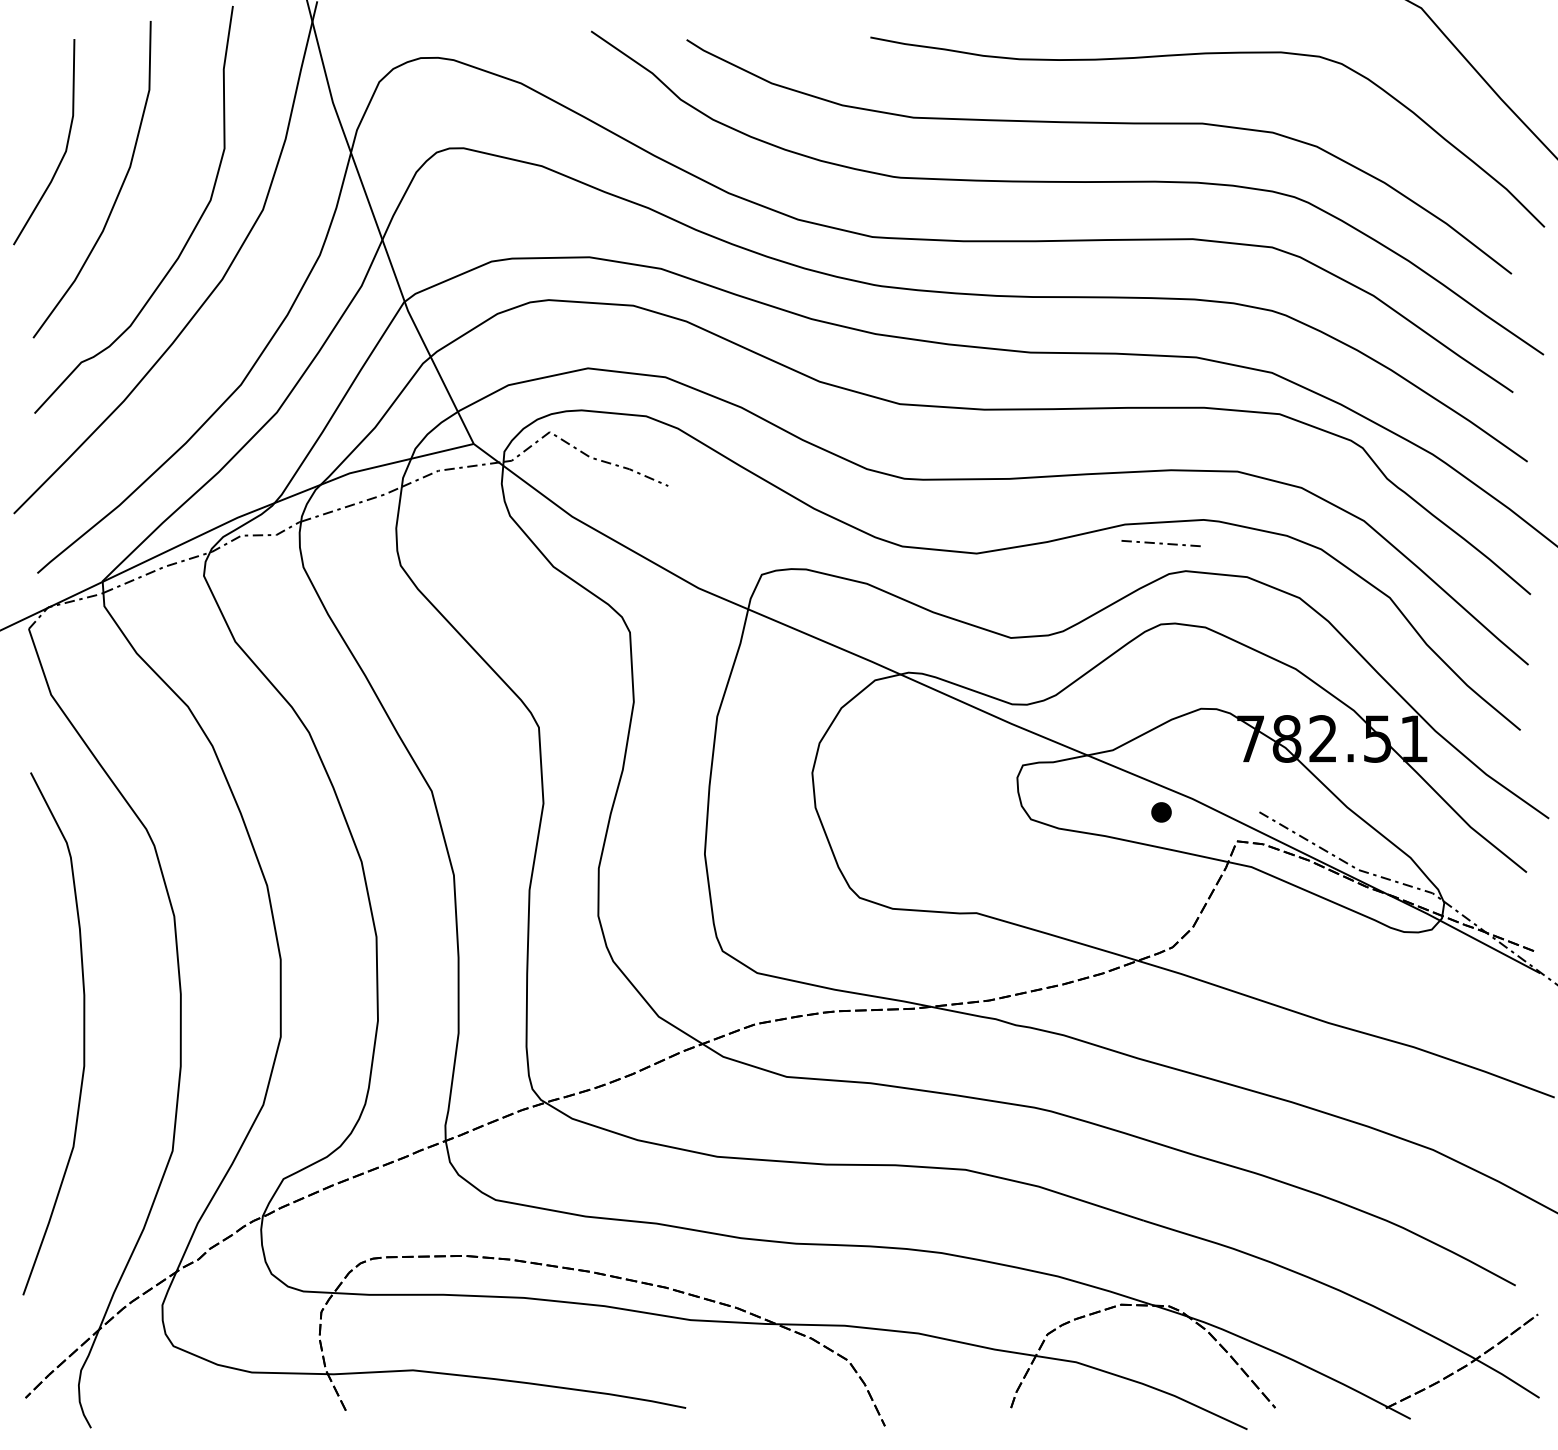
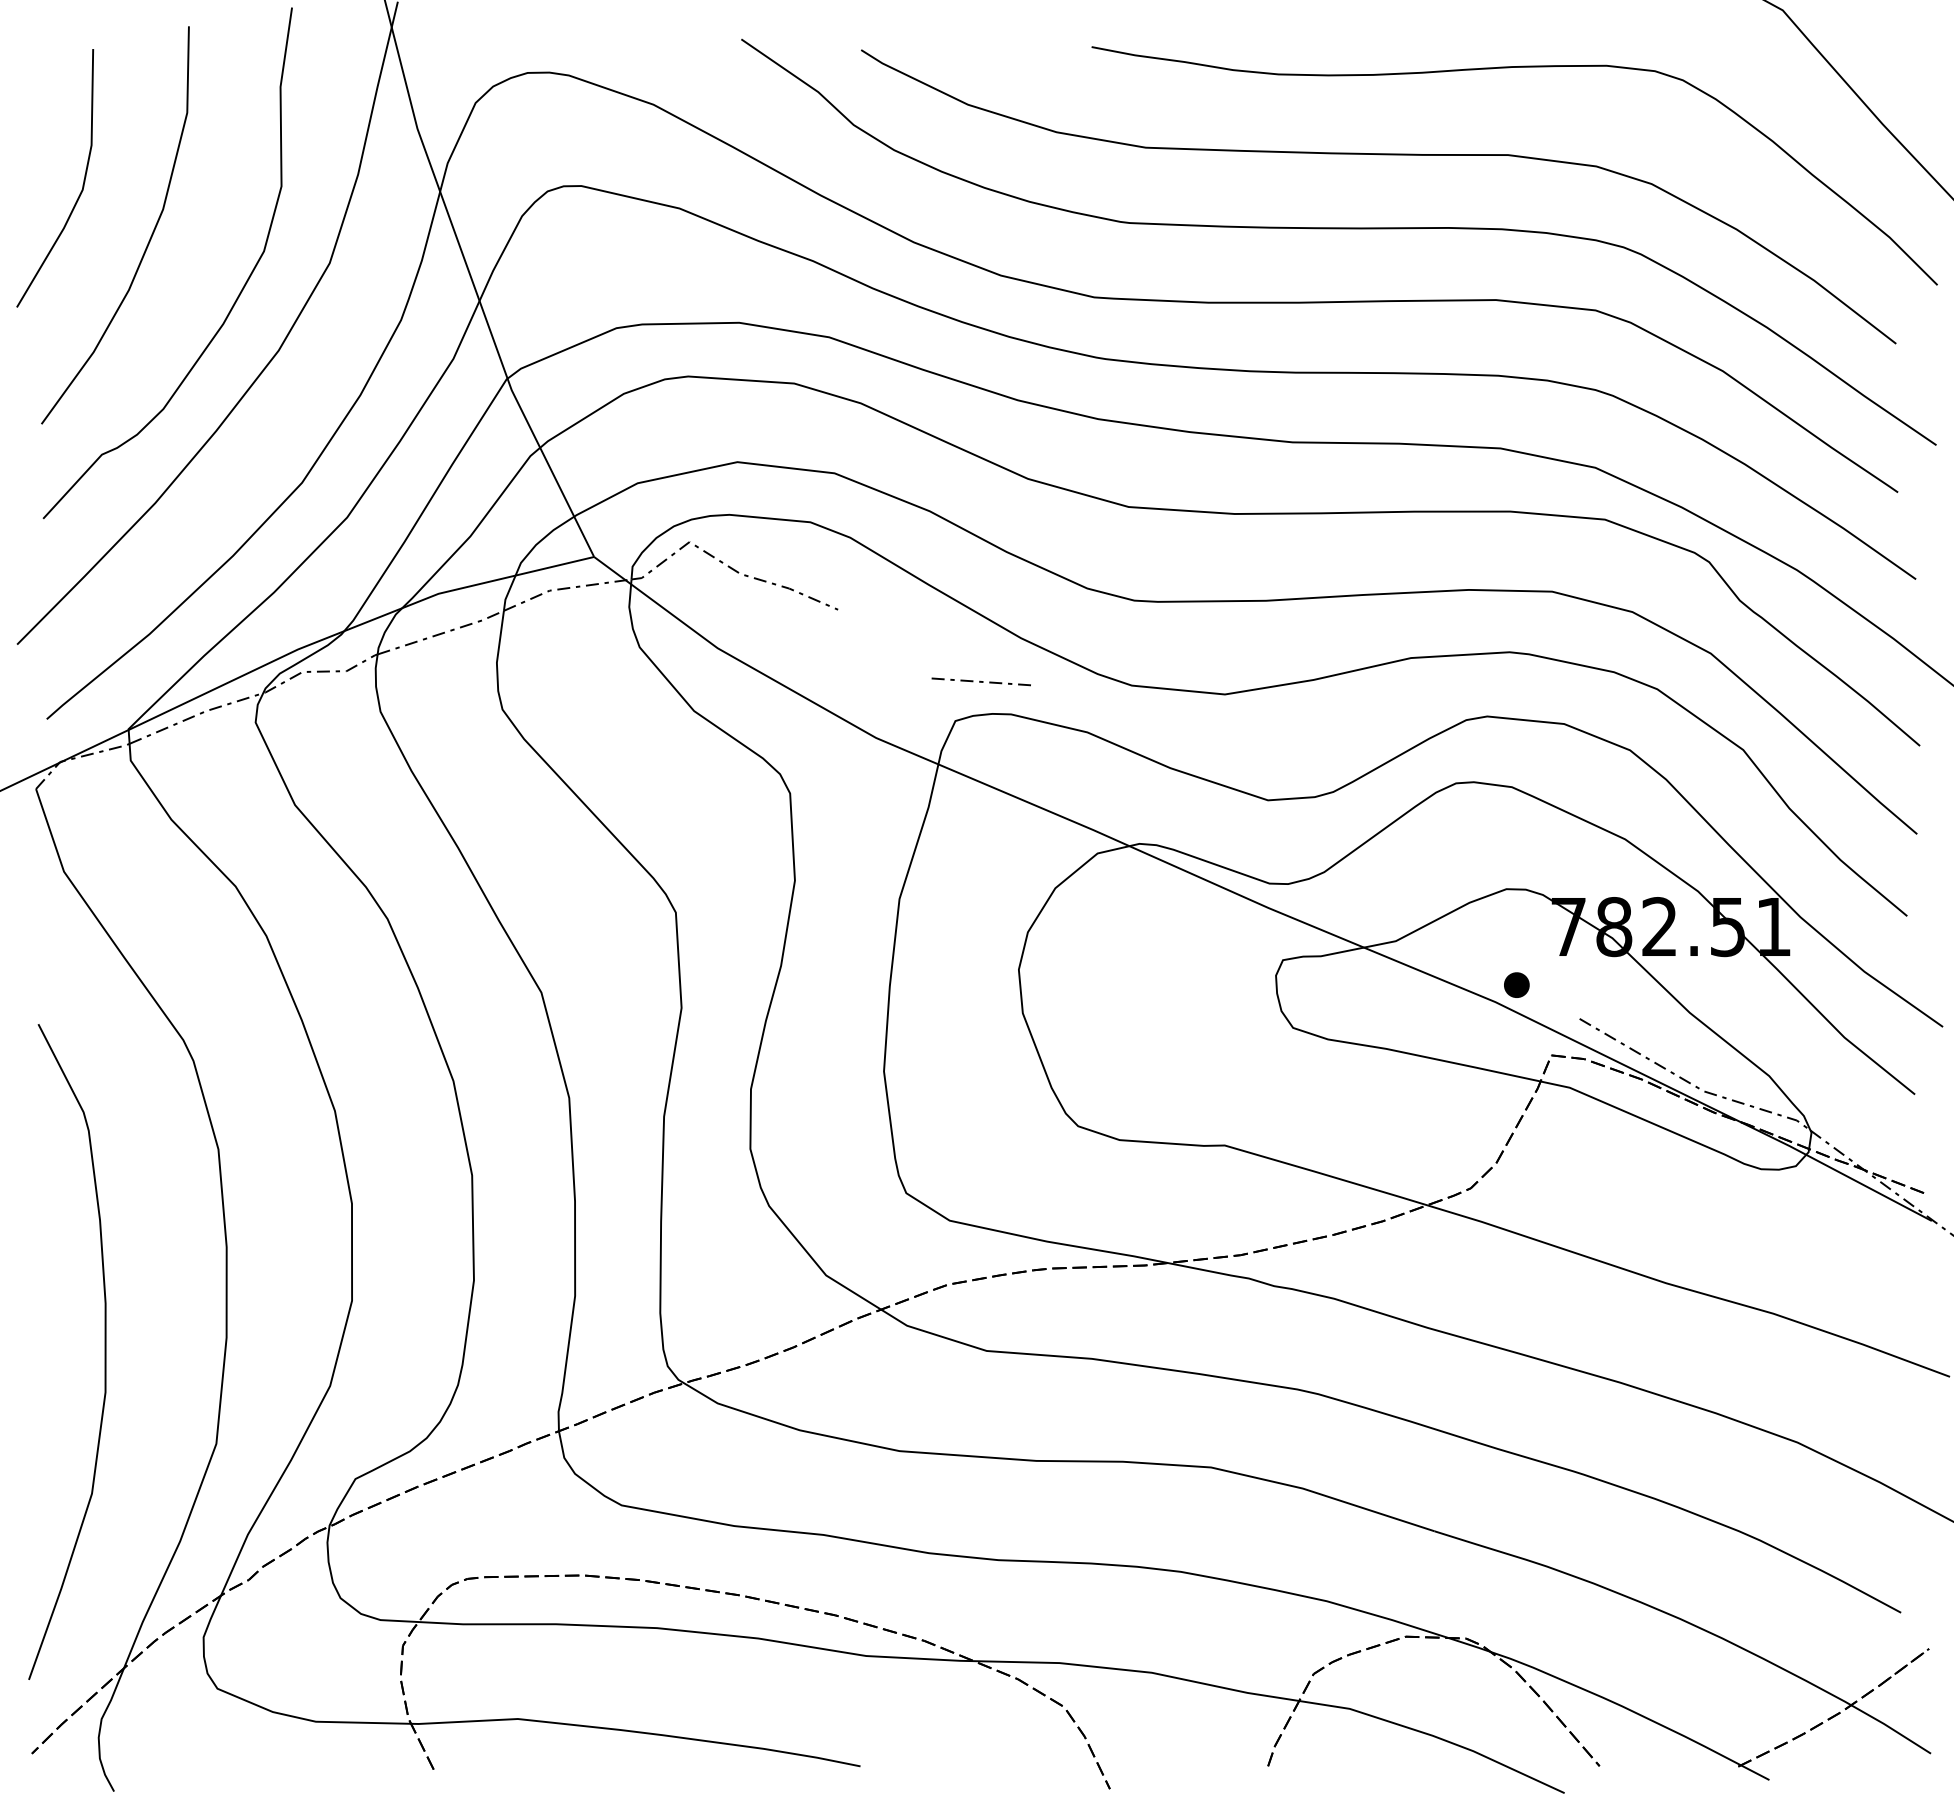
line: (1160, 543) -> (980, 681), moved
part: (1161, 811) -> (1516, 984), moved
curve: (83, 1033) -> (104, 1351), moved

